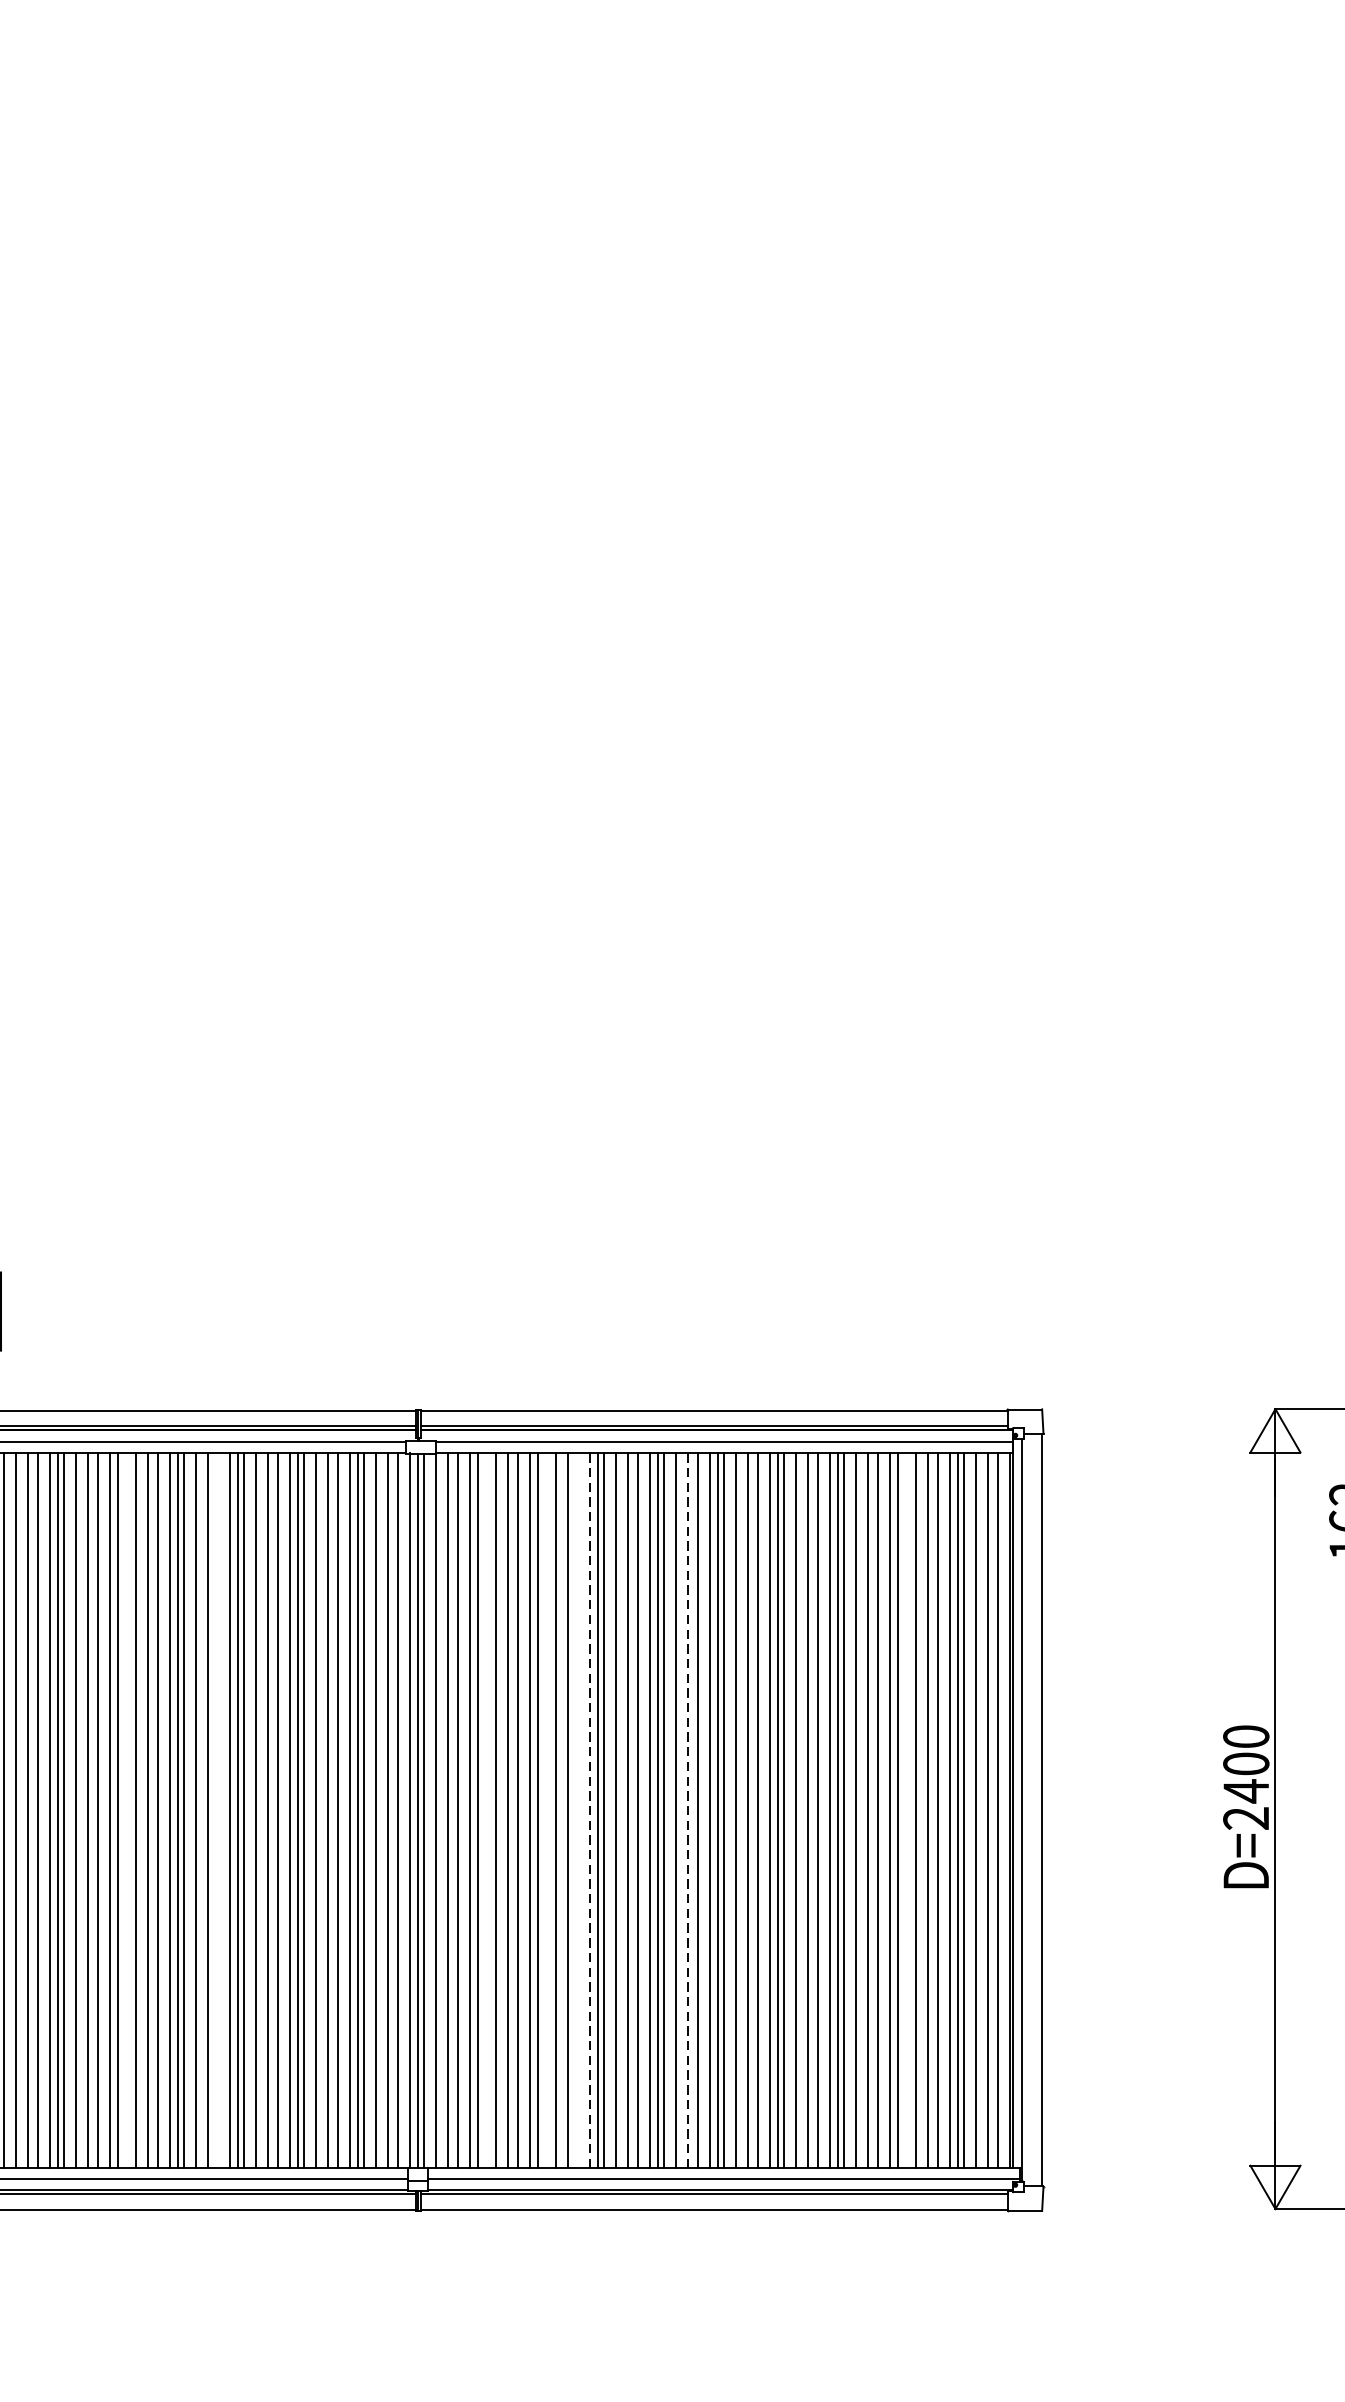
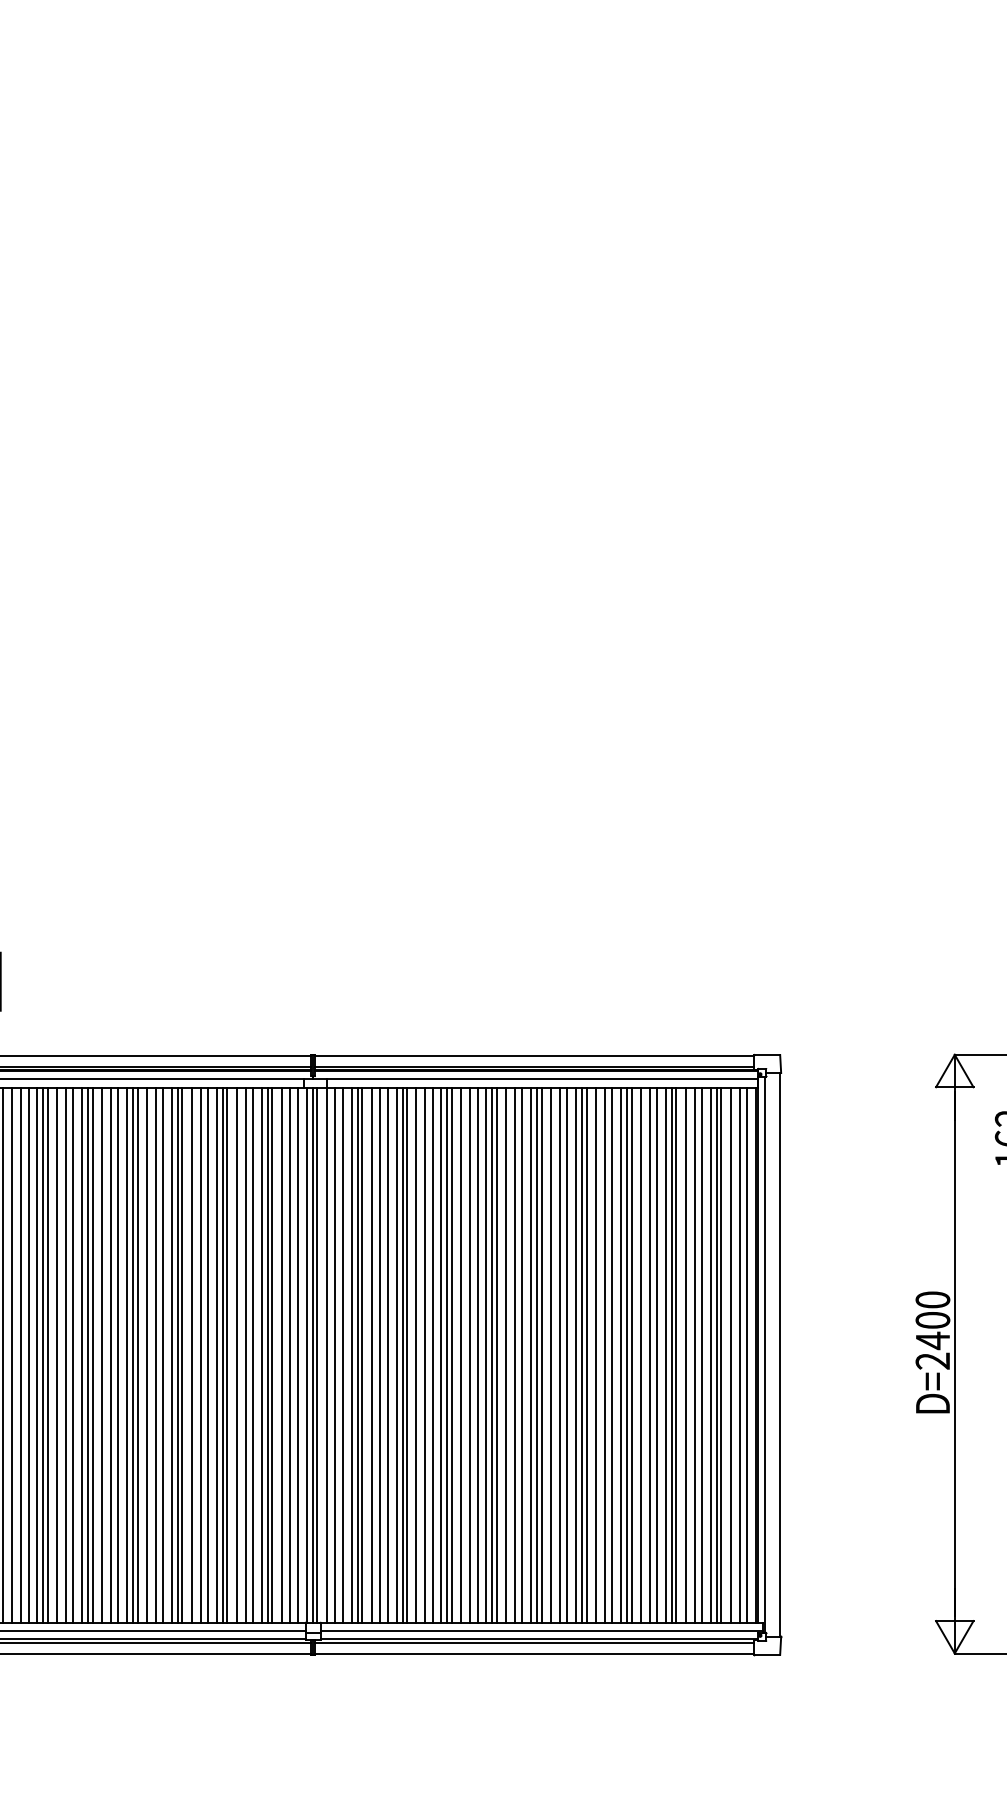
line: (123, 1809) -> (92, 1354), added
line: (218, 1809) -> (163, 1354), added
line: (484, 1809) -> (362, 1354), added
line: (542, 1809) -> (406, 1354), added
line: (577, 1809) -> (432, 1354), added
line: (903, 1809) -> (676, 1354), added
line: (589, 1810) -> (441, 1355), dashed -> solid
line: (688, 1810) -> (515, 1355), dashed -> solid

